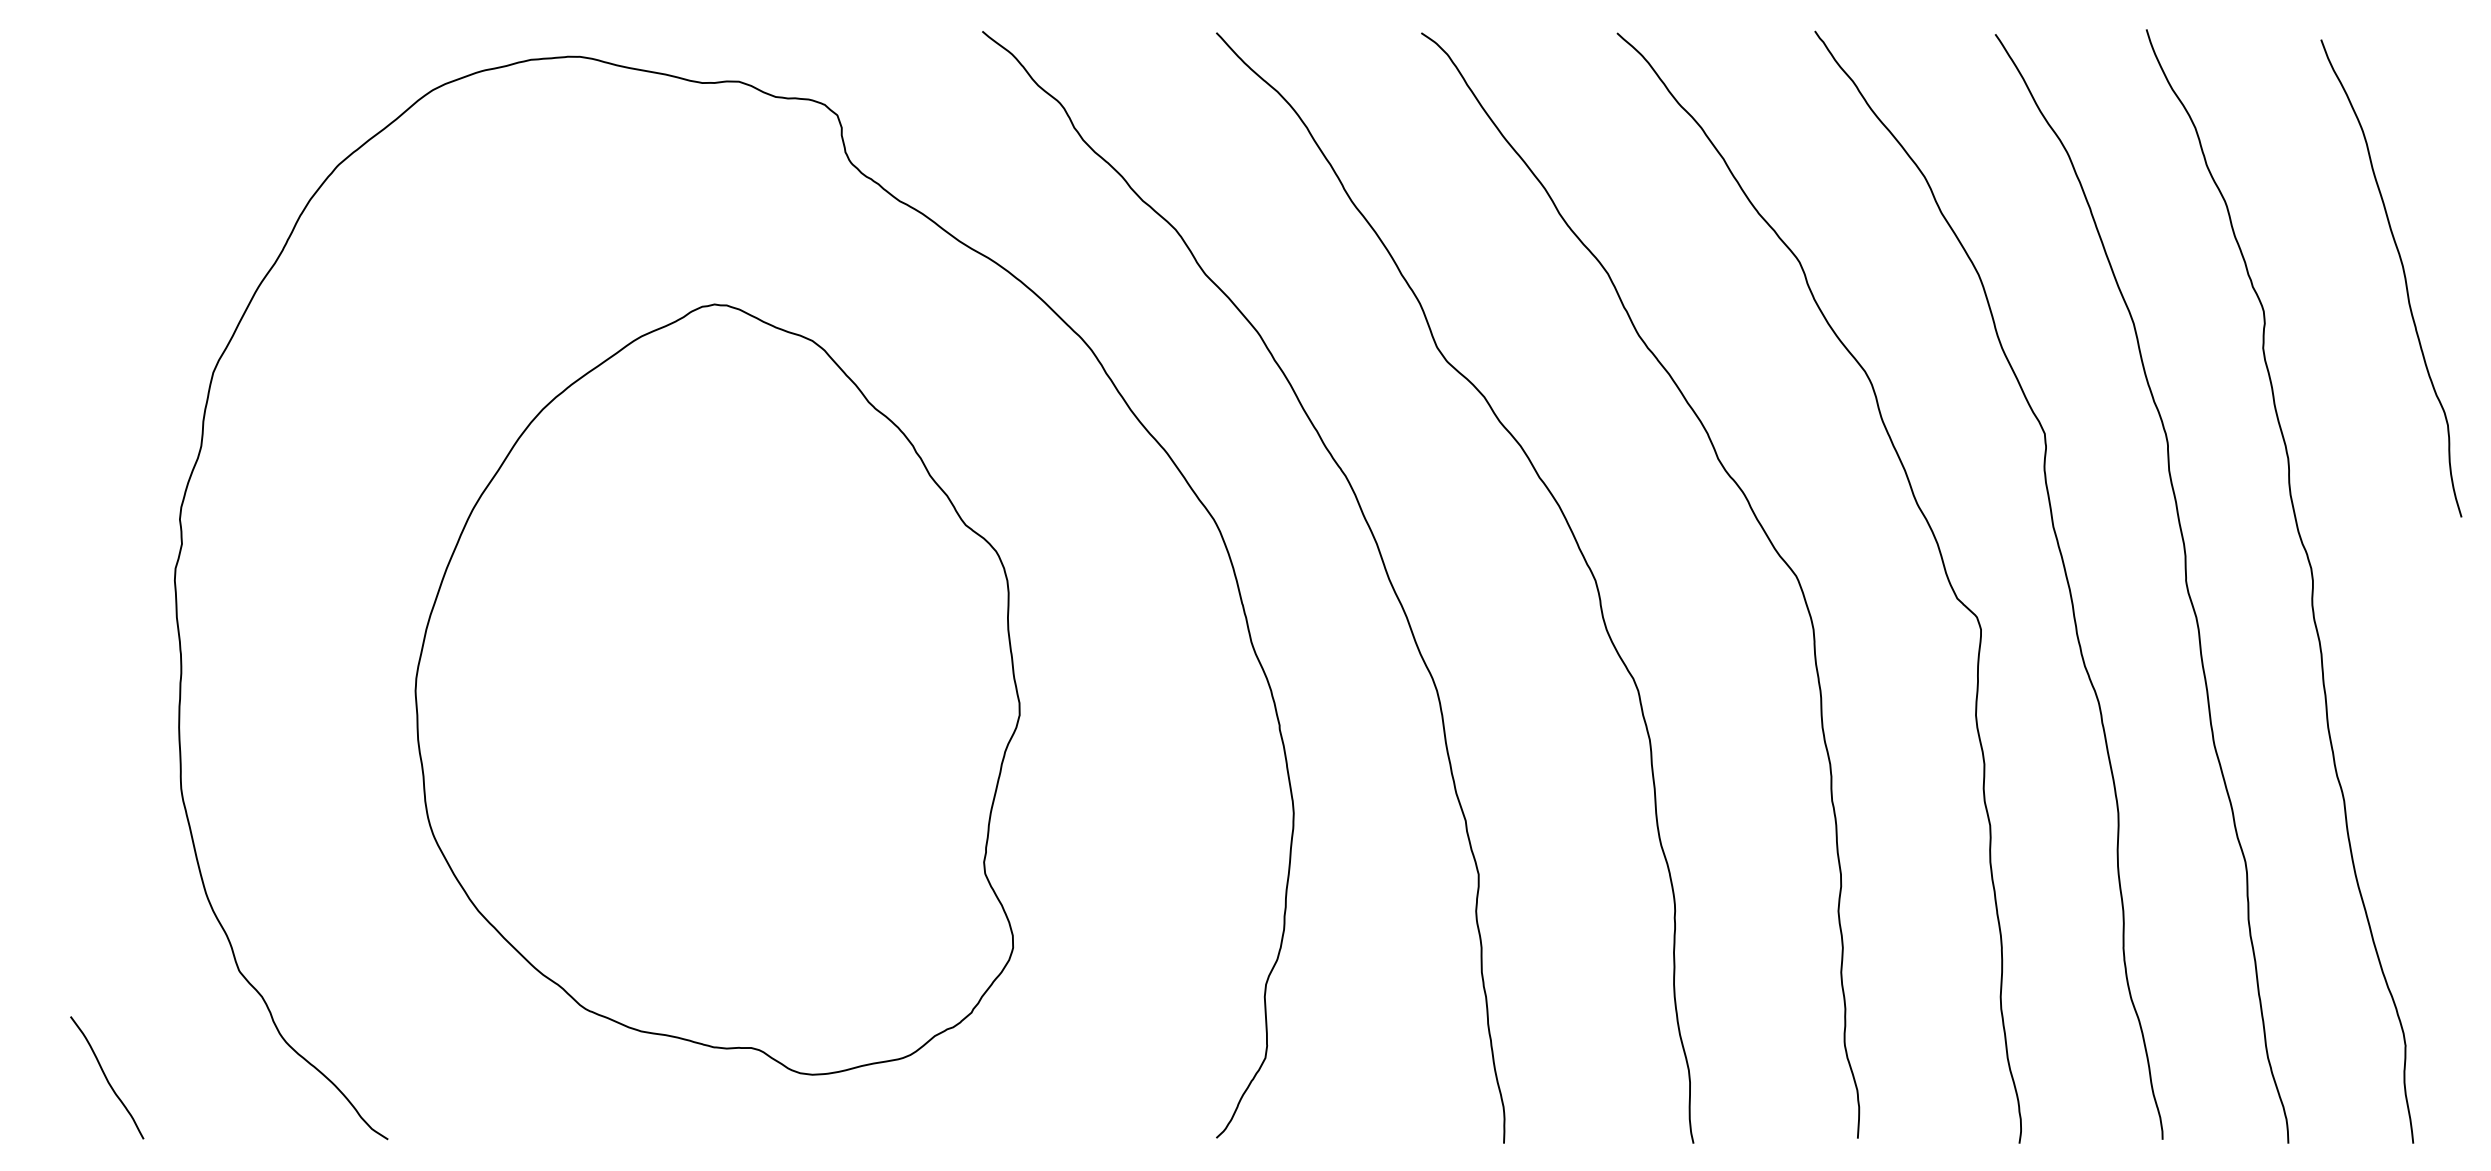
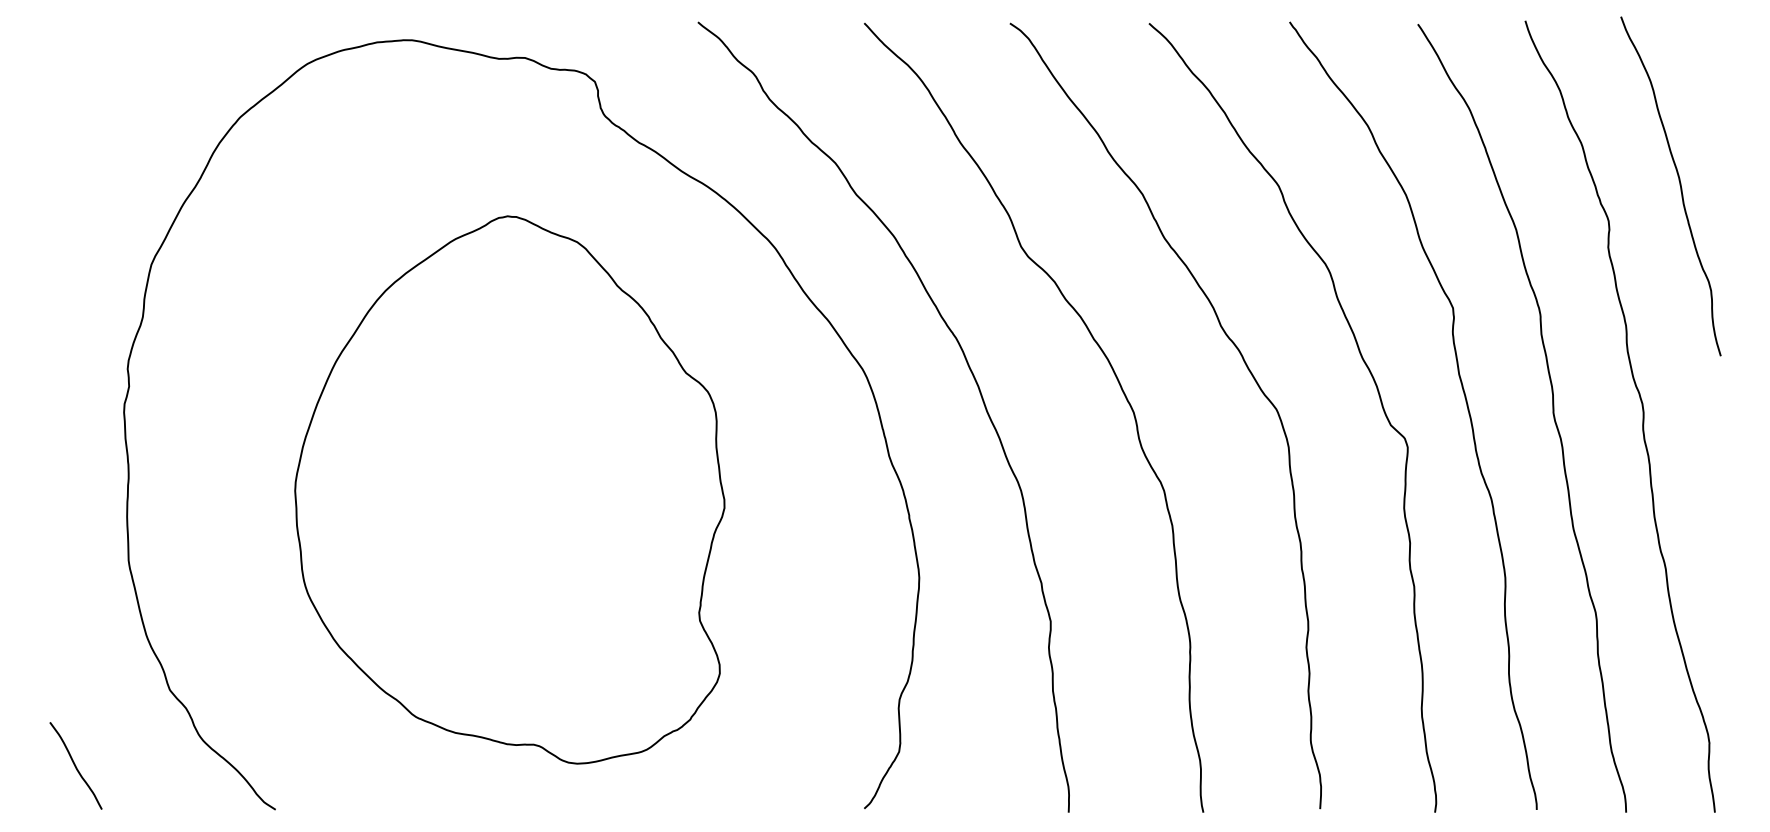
curve: (2403, 275) -> (1679, 184), moved

